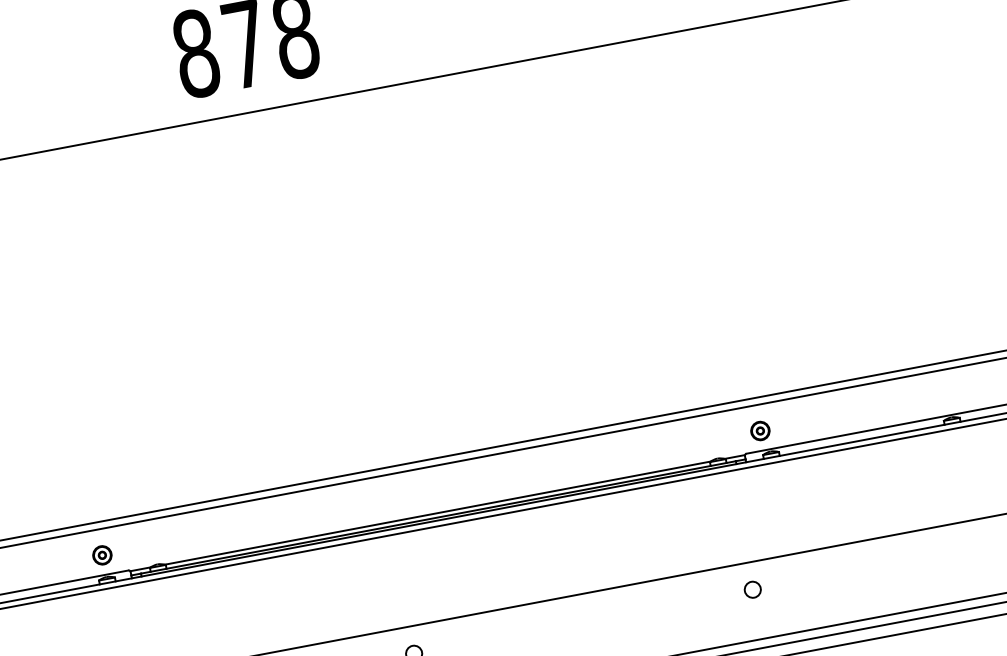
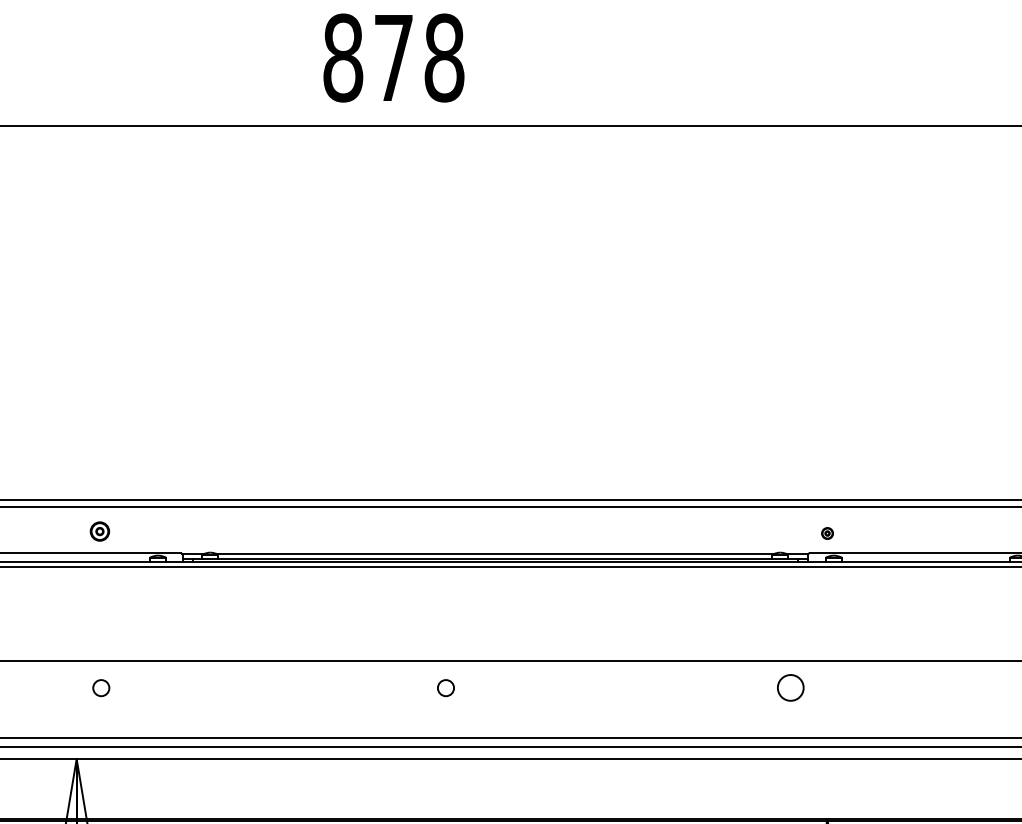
part: (760, 430) -> (827, 533), size x0.6
part: (101, 555) -> (99, 531), moved
circle: (752, 590) -> (790, 688), size x1.6

